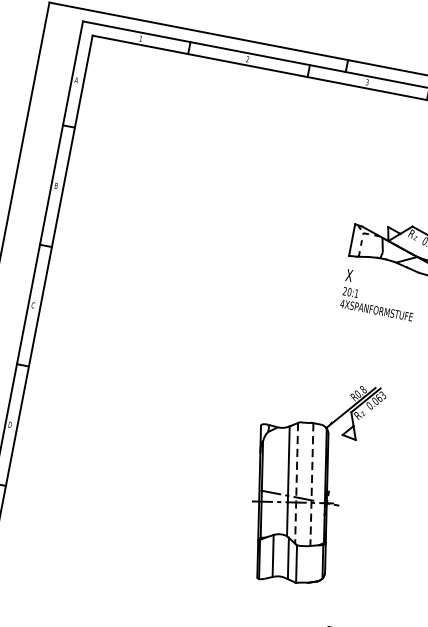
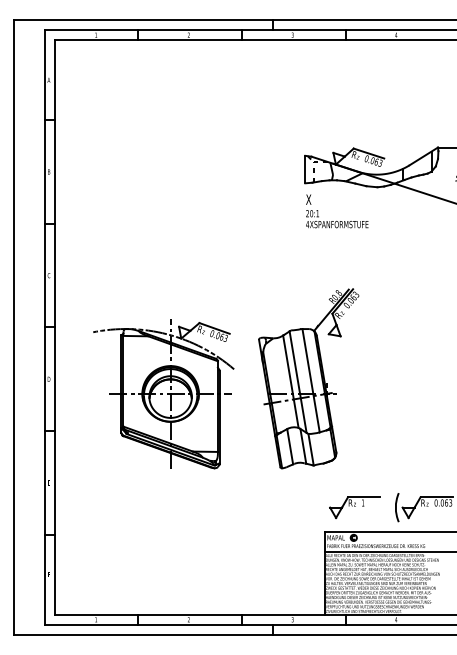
part: (138, 467) -> (163, 394), added
line: (296, 483) -> (298, 382), dashed -> solid
line: (312, 485) -> (311, 381), dashed -> solid

